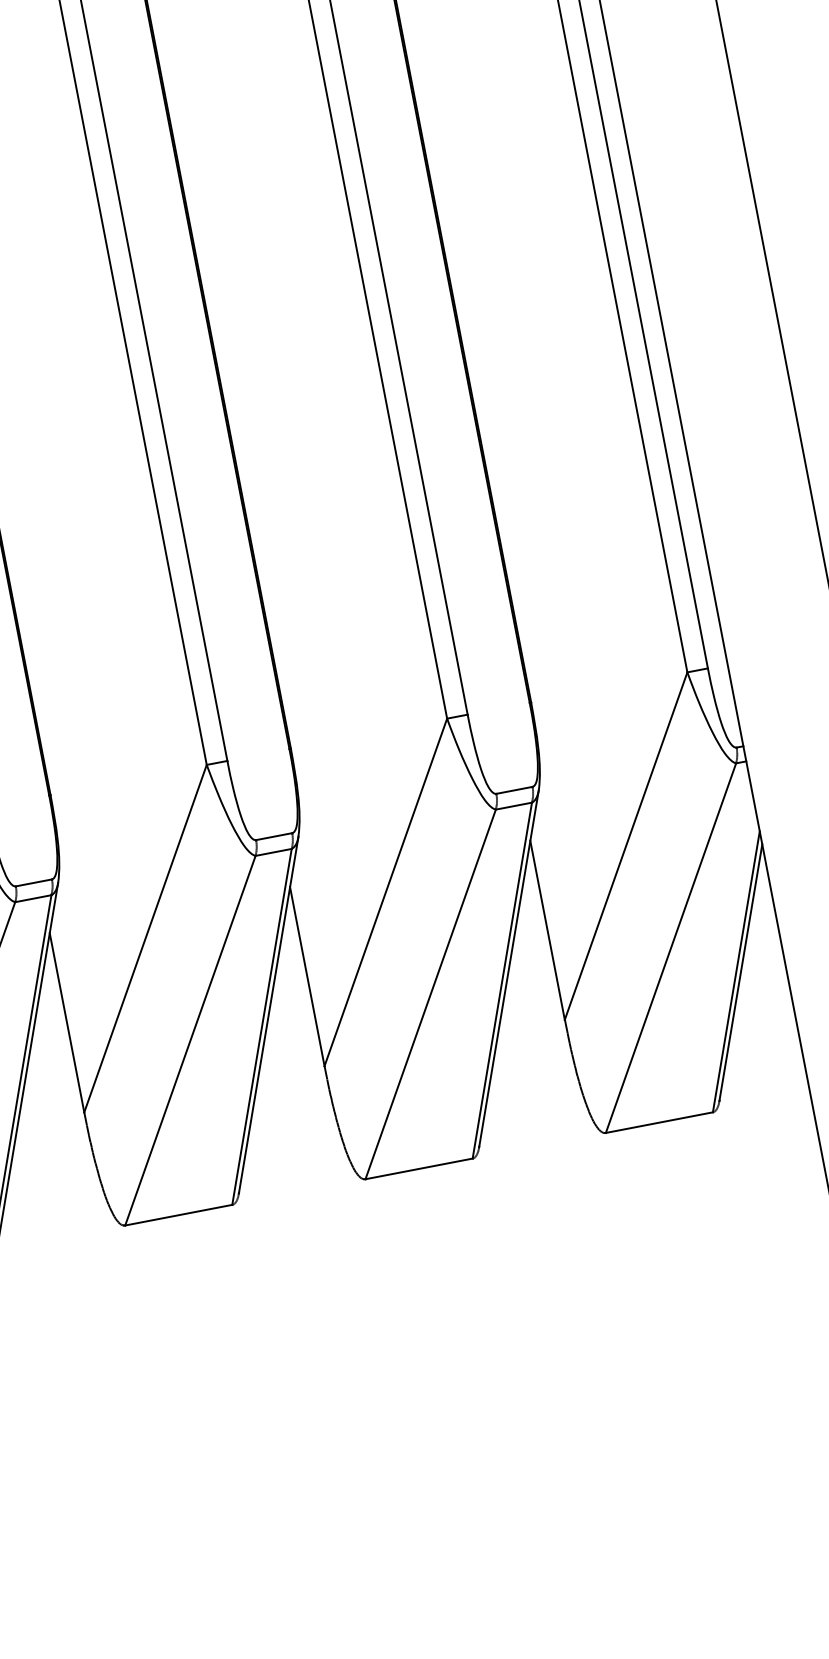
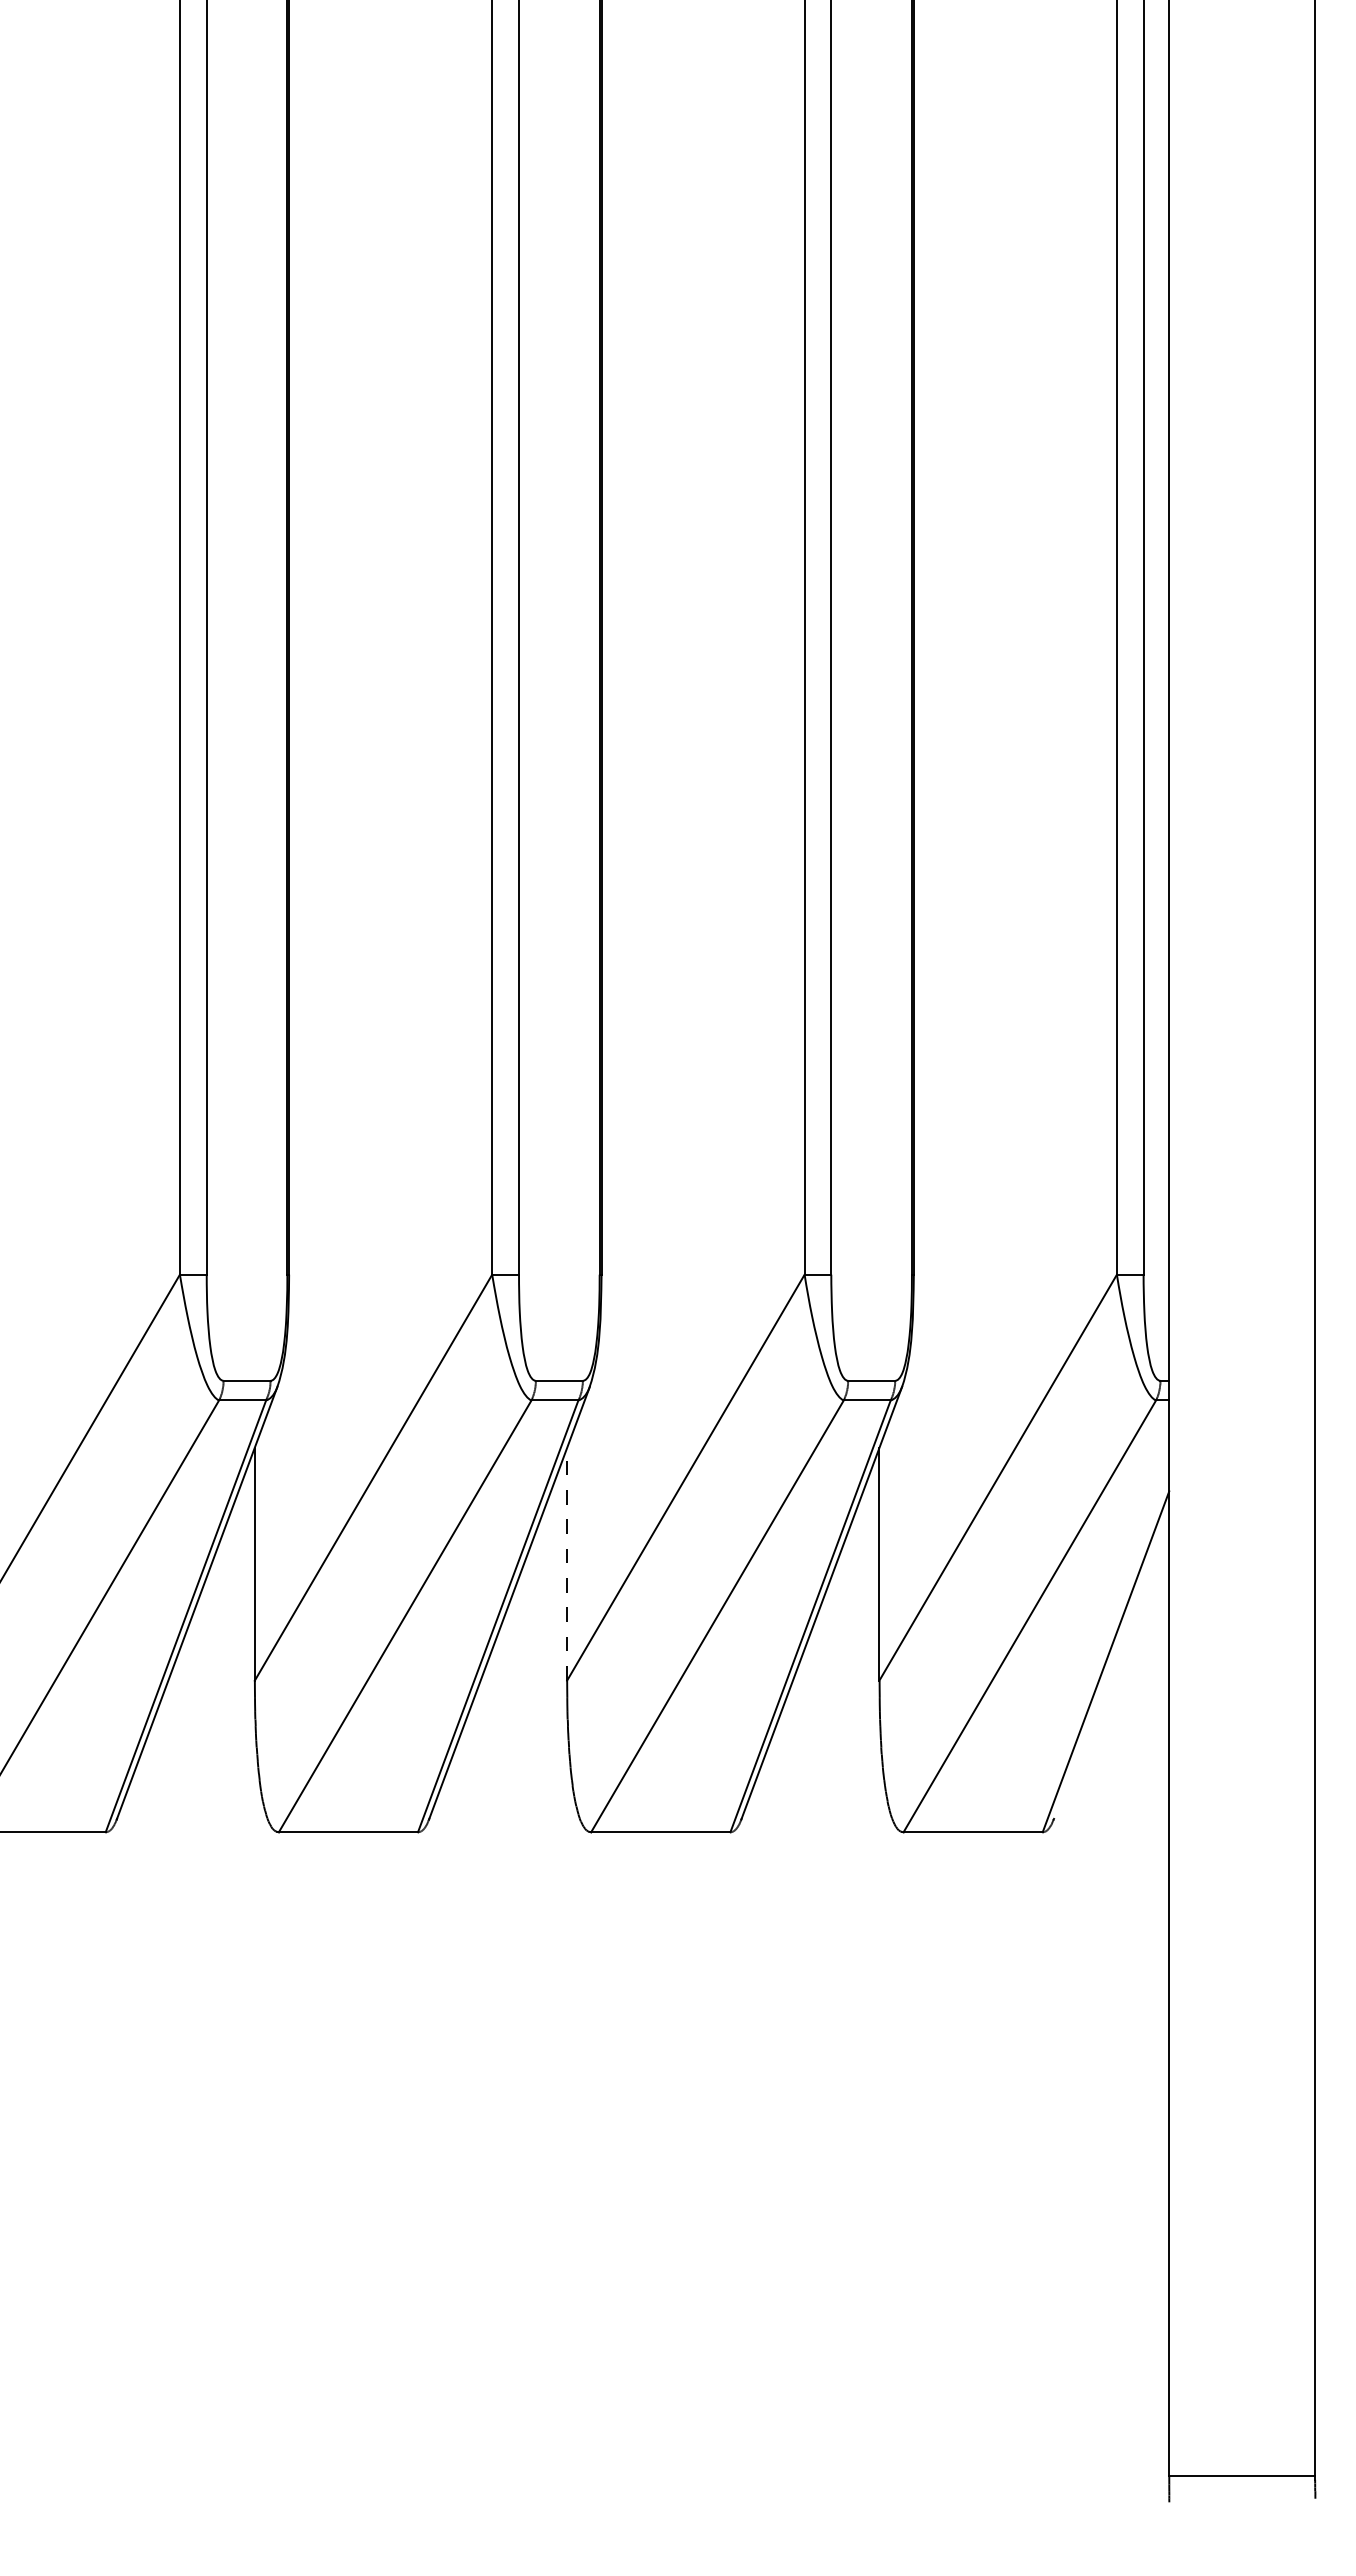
line: (740, 972) -> (1111, 1663), removed
line: (307, 975) -> (567, 1563), solid -> dashed

